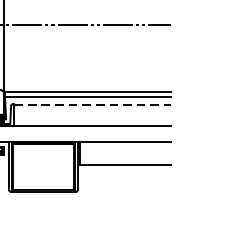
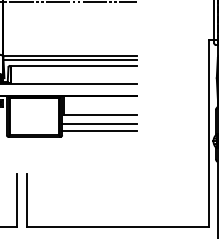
line: (92, 104) -> (74, 66), dashed -> solid
line: (123, 176) -> (99, 124), added
line: (123, 185) -> (99, 131), added

